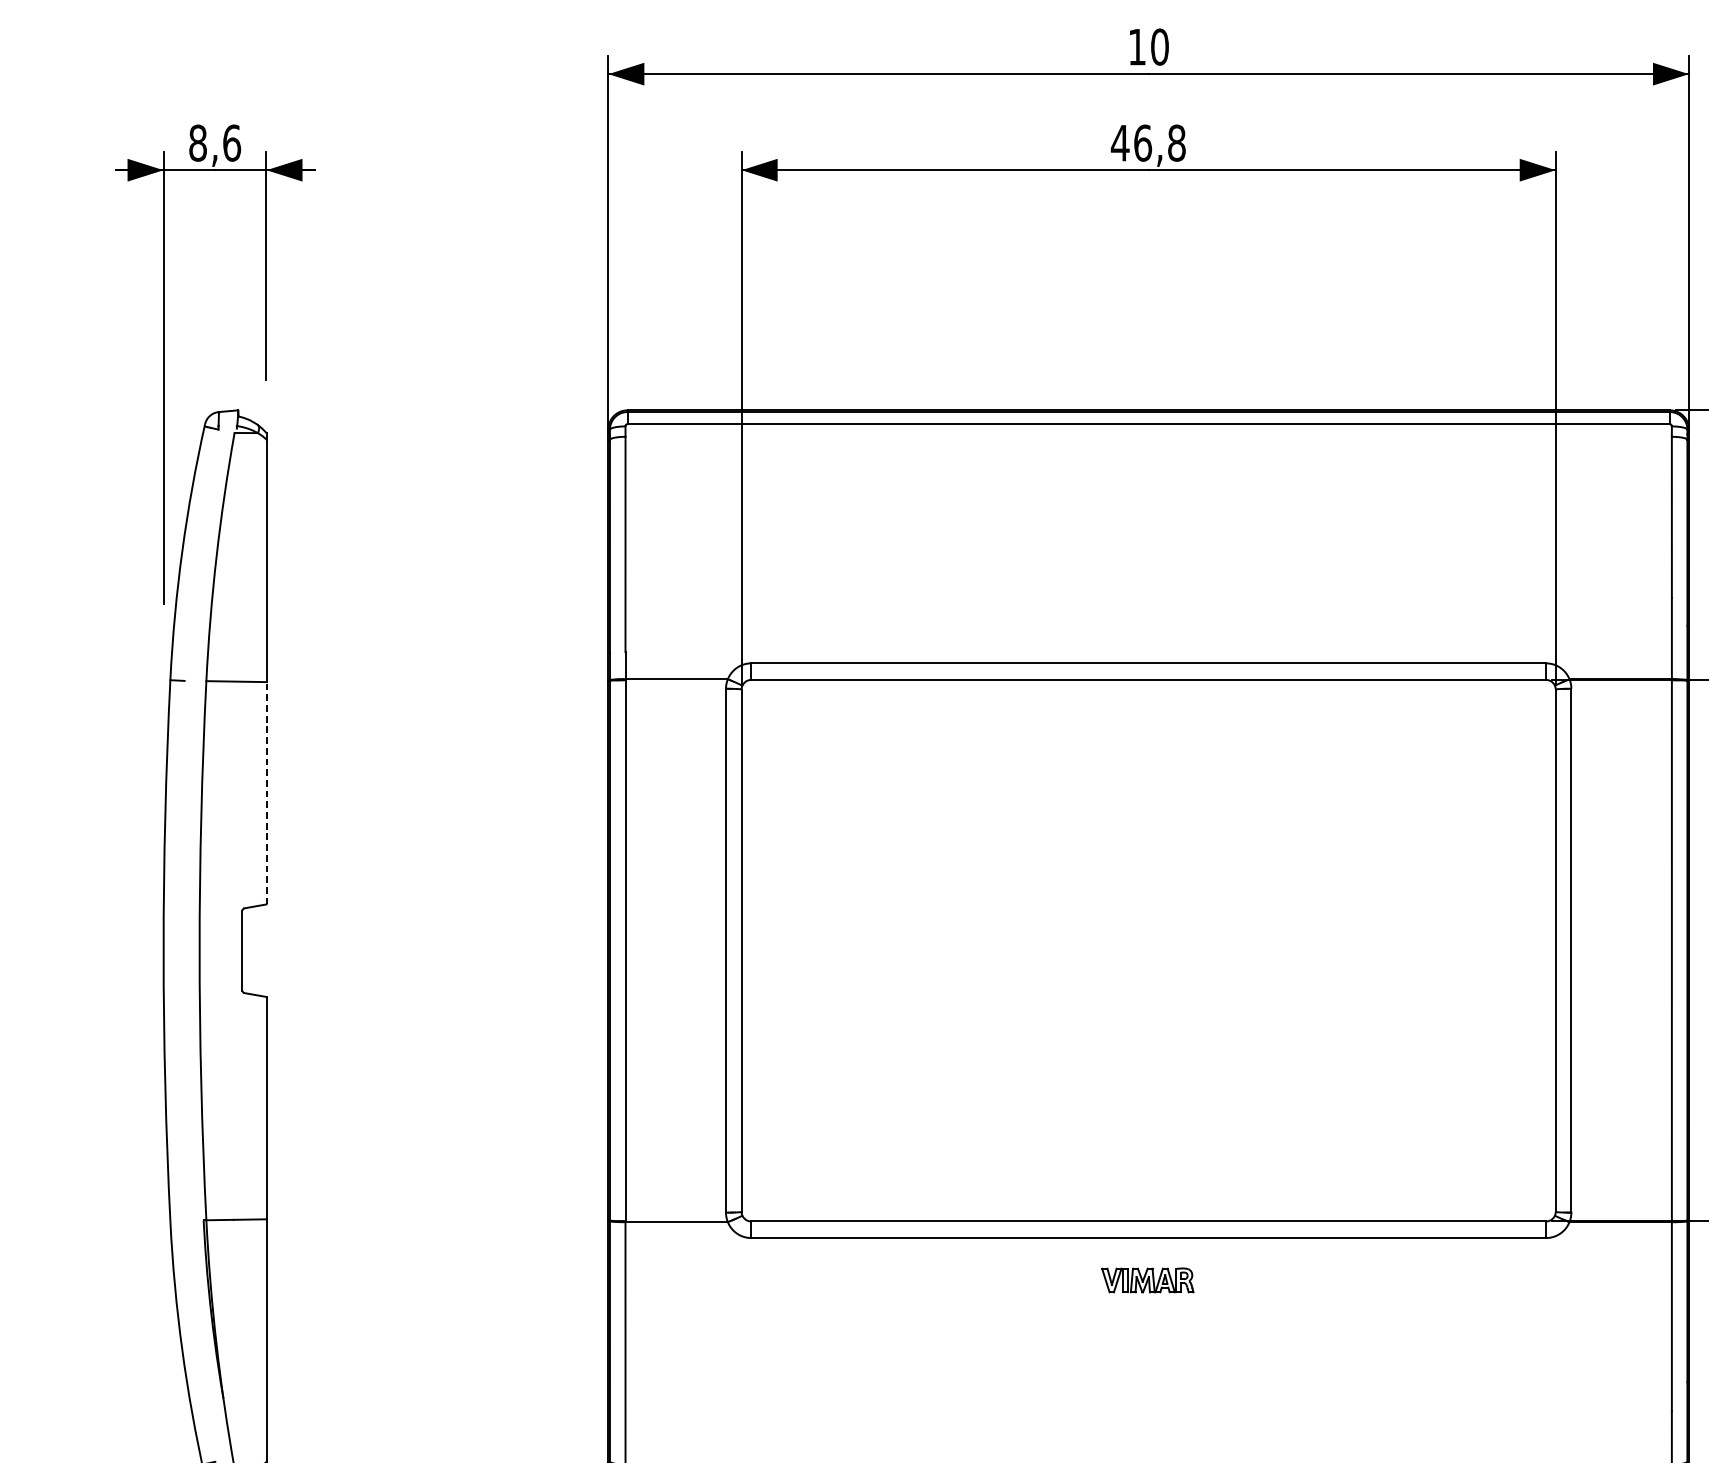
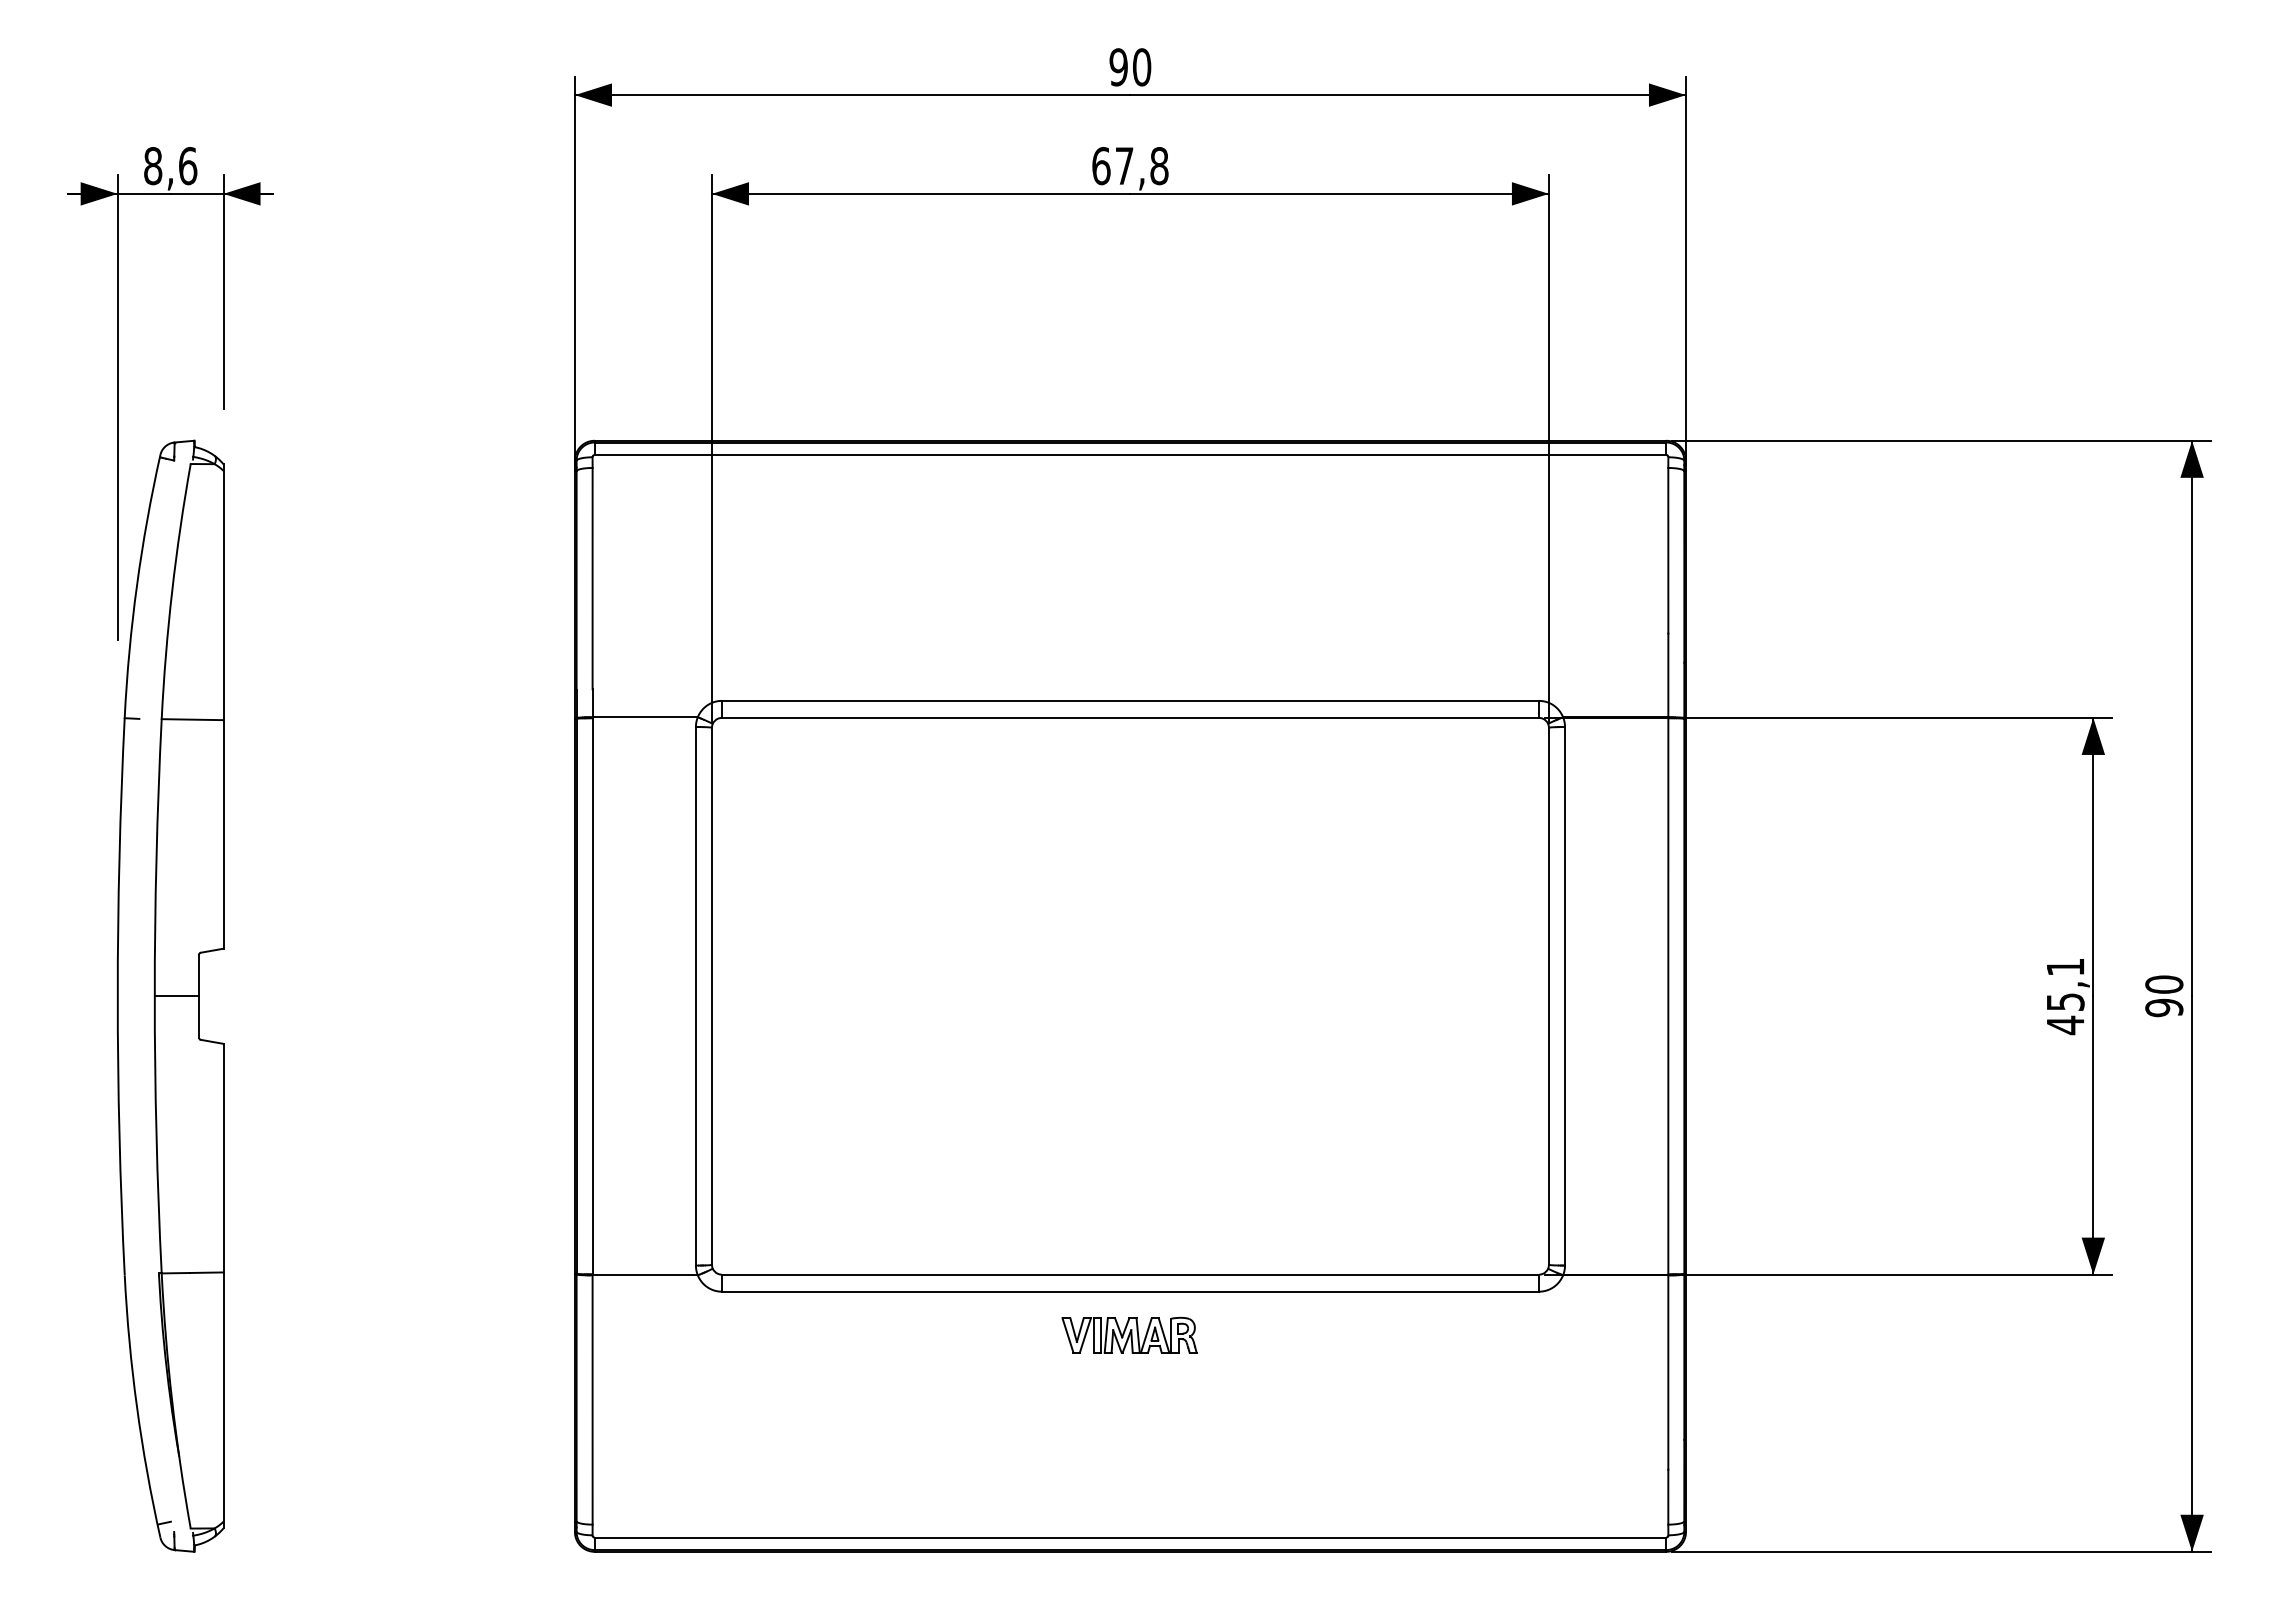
text: (1137, 47) -> (1118, 67), 10 -> 90
text: (1131, 143) -> (1112, 166), 46,8 -> 67,8
line: (266, 792) -> (223, 833), dashed -> solid
line: (220, 950) -> (176, 996), added
part: (1147, 1279) -> (1129, 1334), size x1.43

